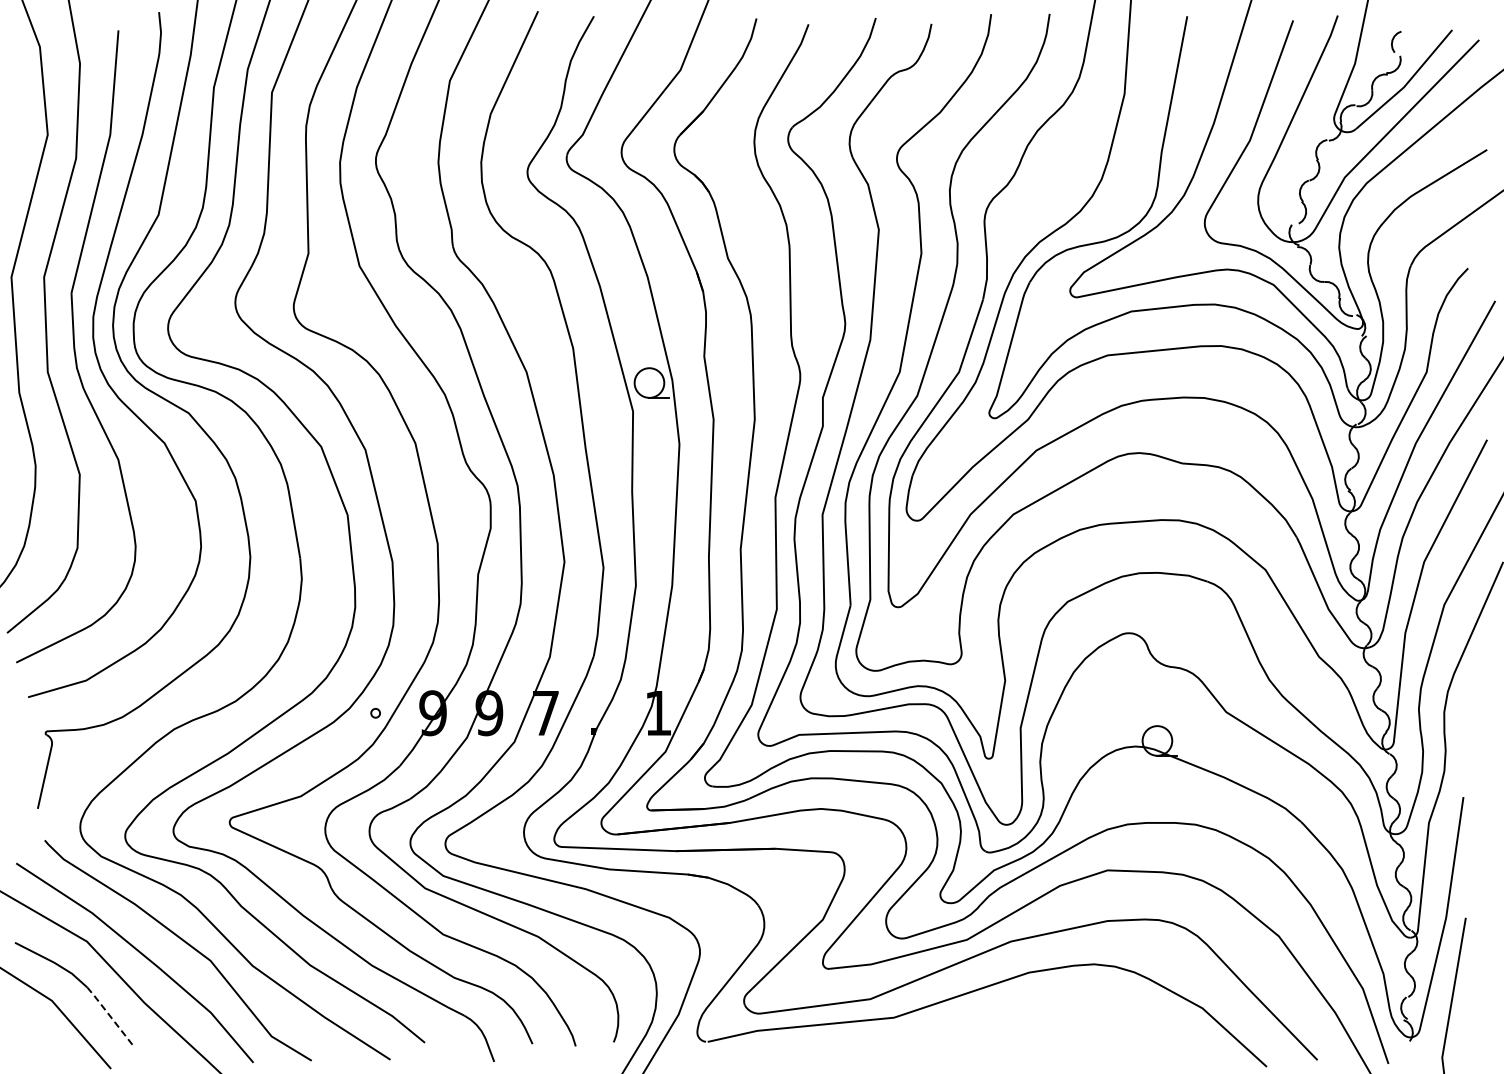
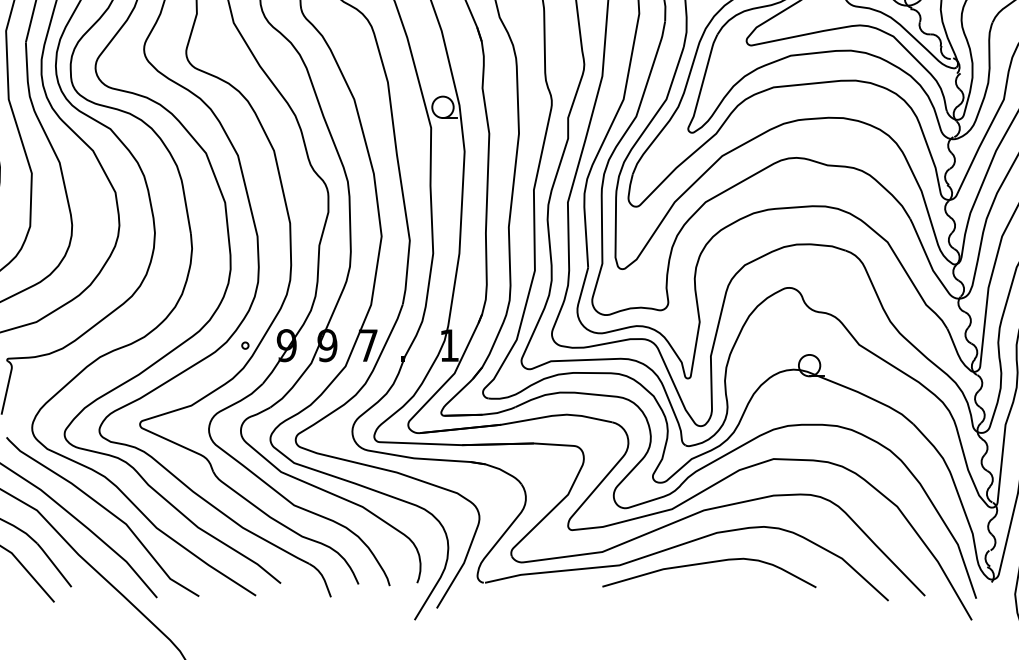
curve: (1014, 1015) -> (706, 563), added
line: (111, 1017) -> (54, 565), dashed -> solid

